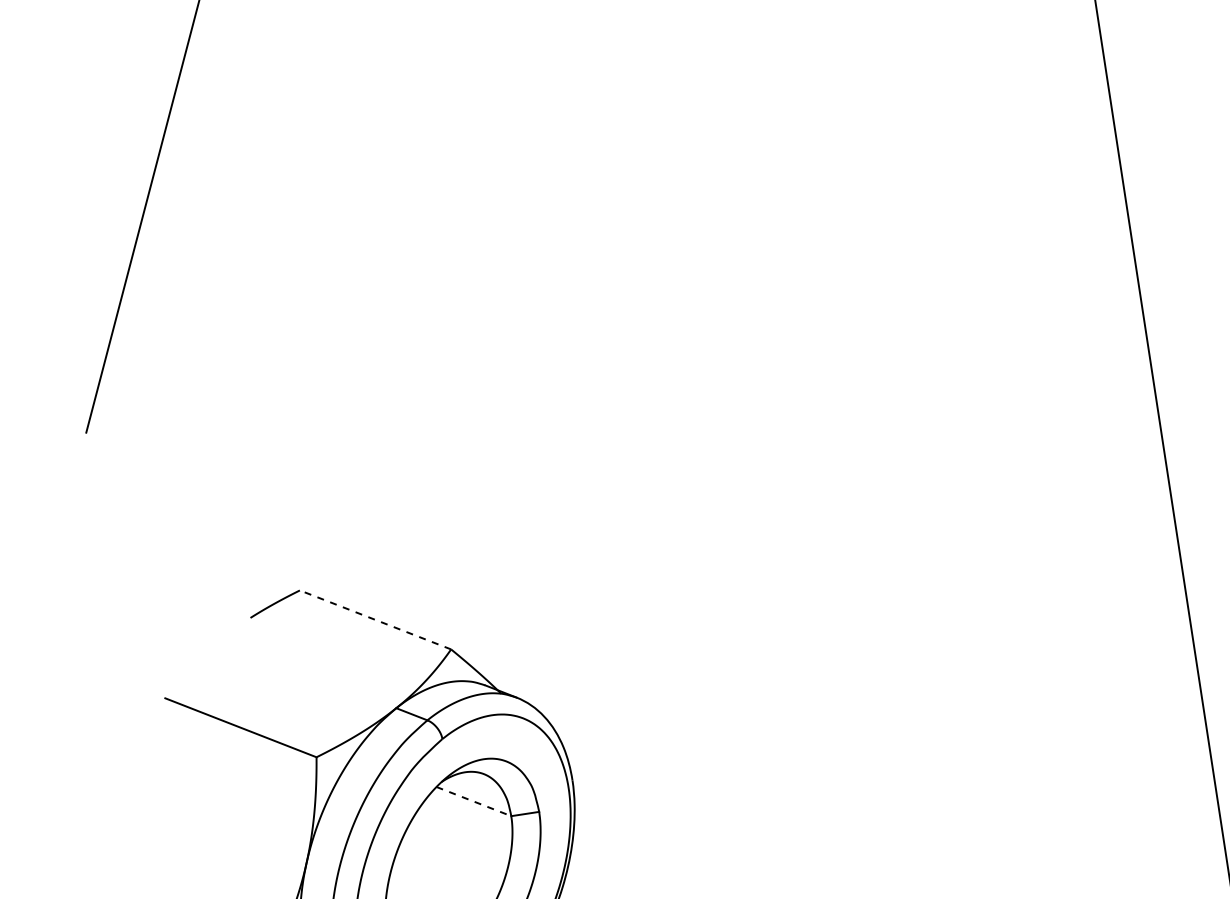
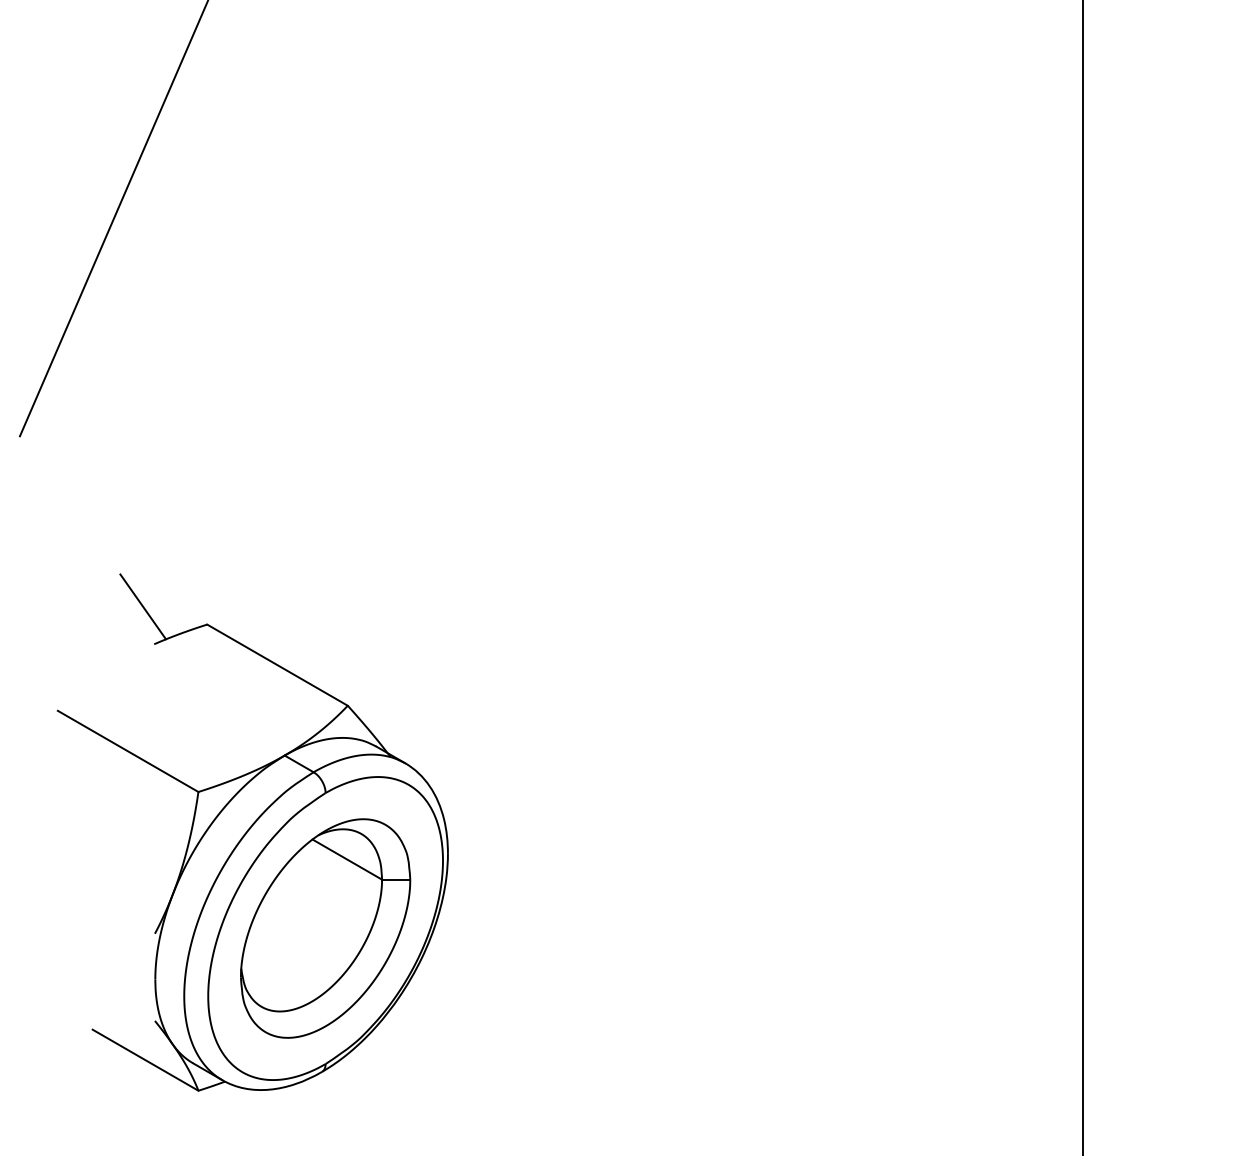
line: (234, 582) -> (143, 606), added
line: (375, 619) -> (277, 664), dashed -> solid
line: (474, 801) -> (347, 859), dashed -> solid

